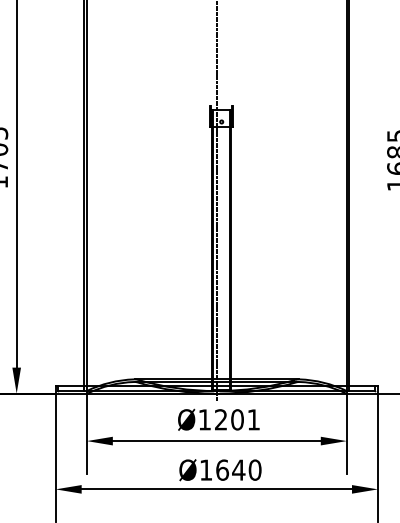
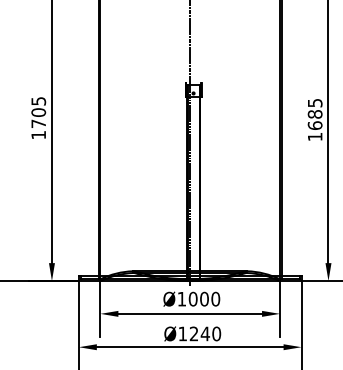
text: (237, 418) -> (204, 298), Ø1201 -> Ø1000
text: (221, 469) -> (193, 333), Ø1640 -> Ø1240

